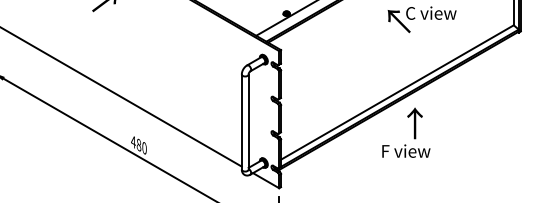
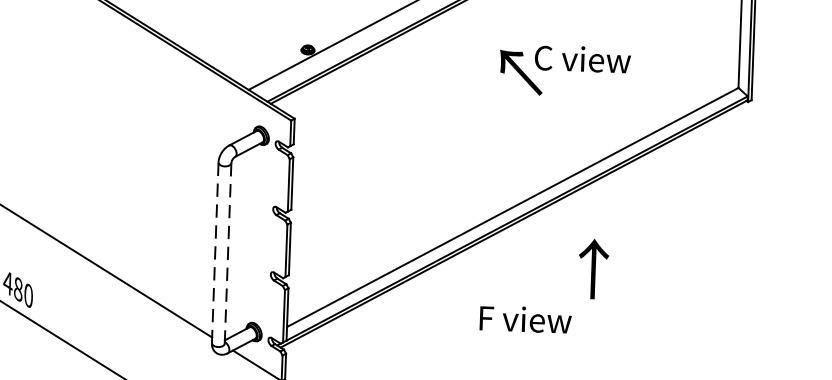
line: (241, 122) -> (214, 253), solid -> dashed
line: (248, 122) -> (227, 254), solid -> dashed
text: (414, 123) -> (592, 269), moved

